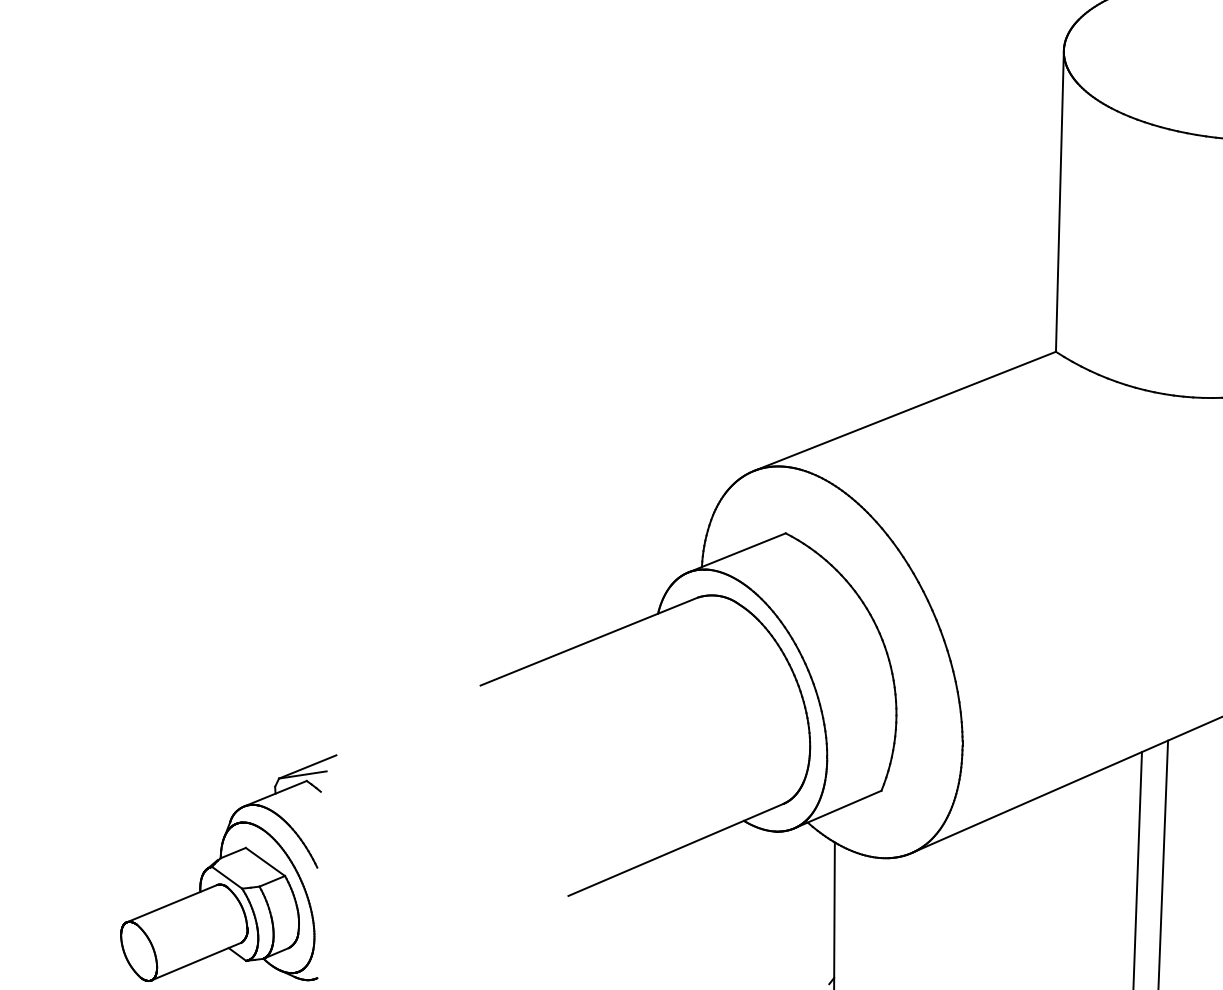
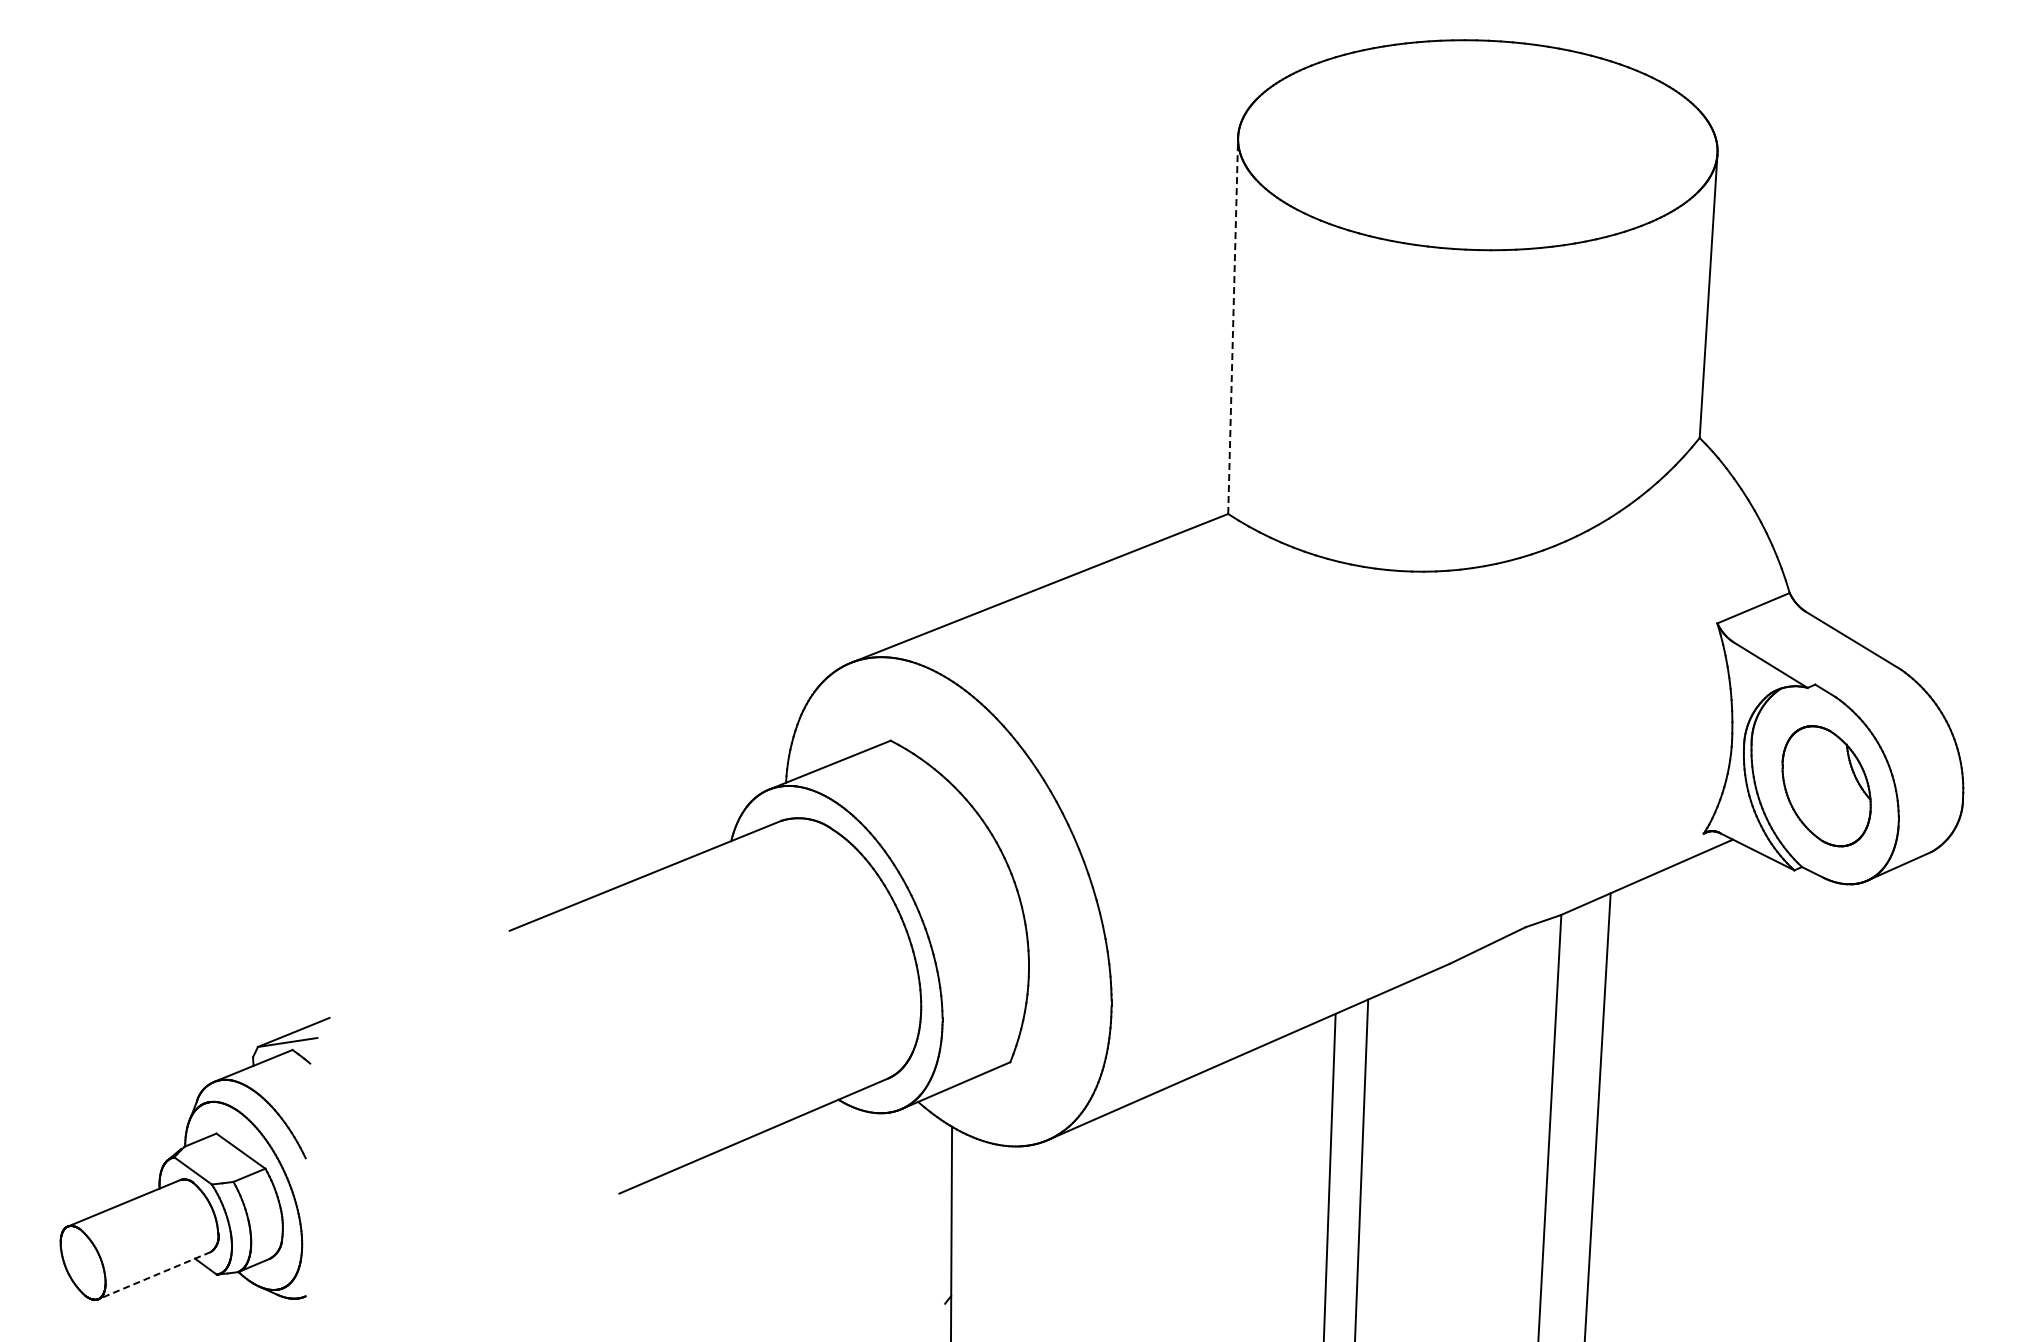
line: (1060, 201) -> (1233, 326), solid -> dashed
line: (196, 961) -> (154, 1275), solid -> dashed

